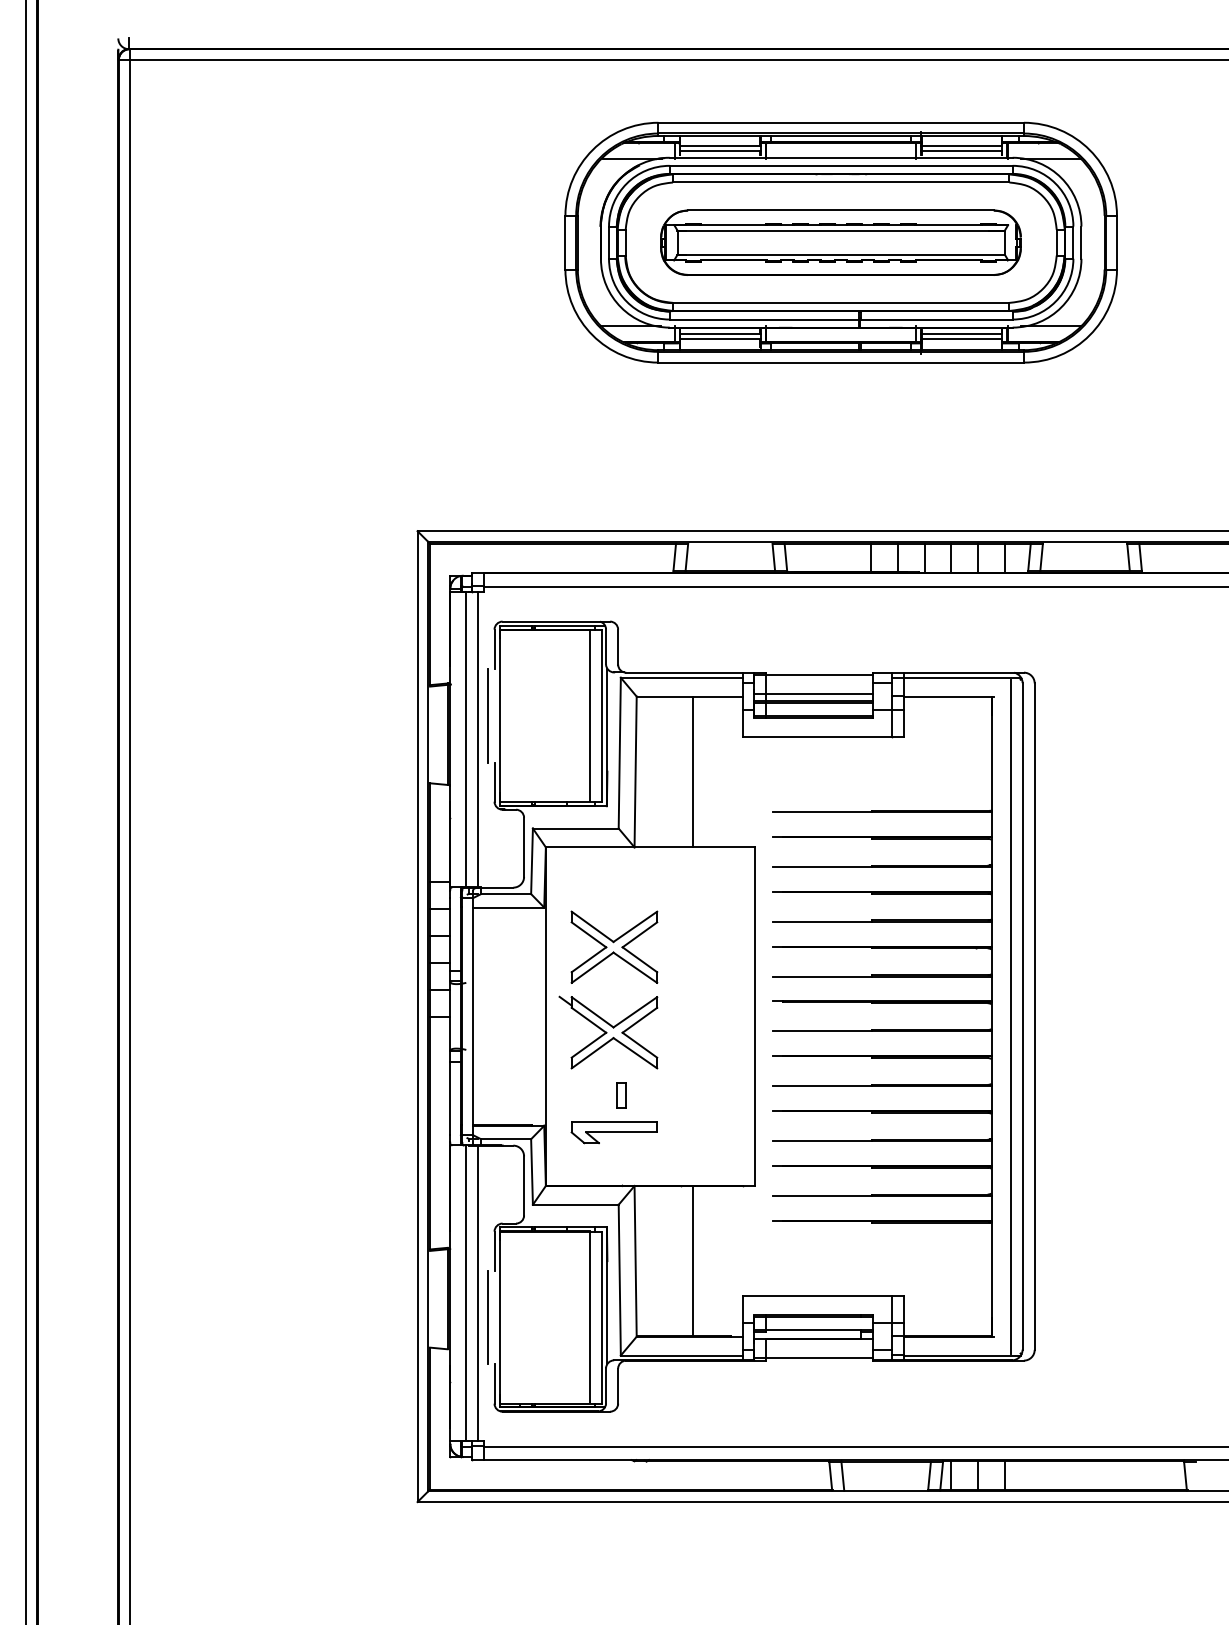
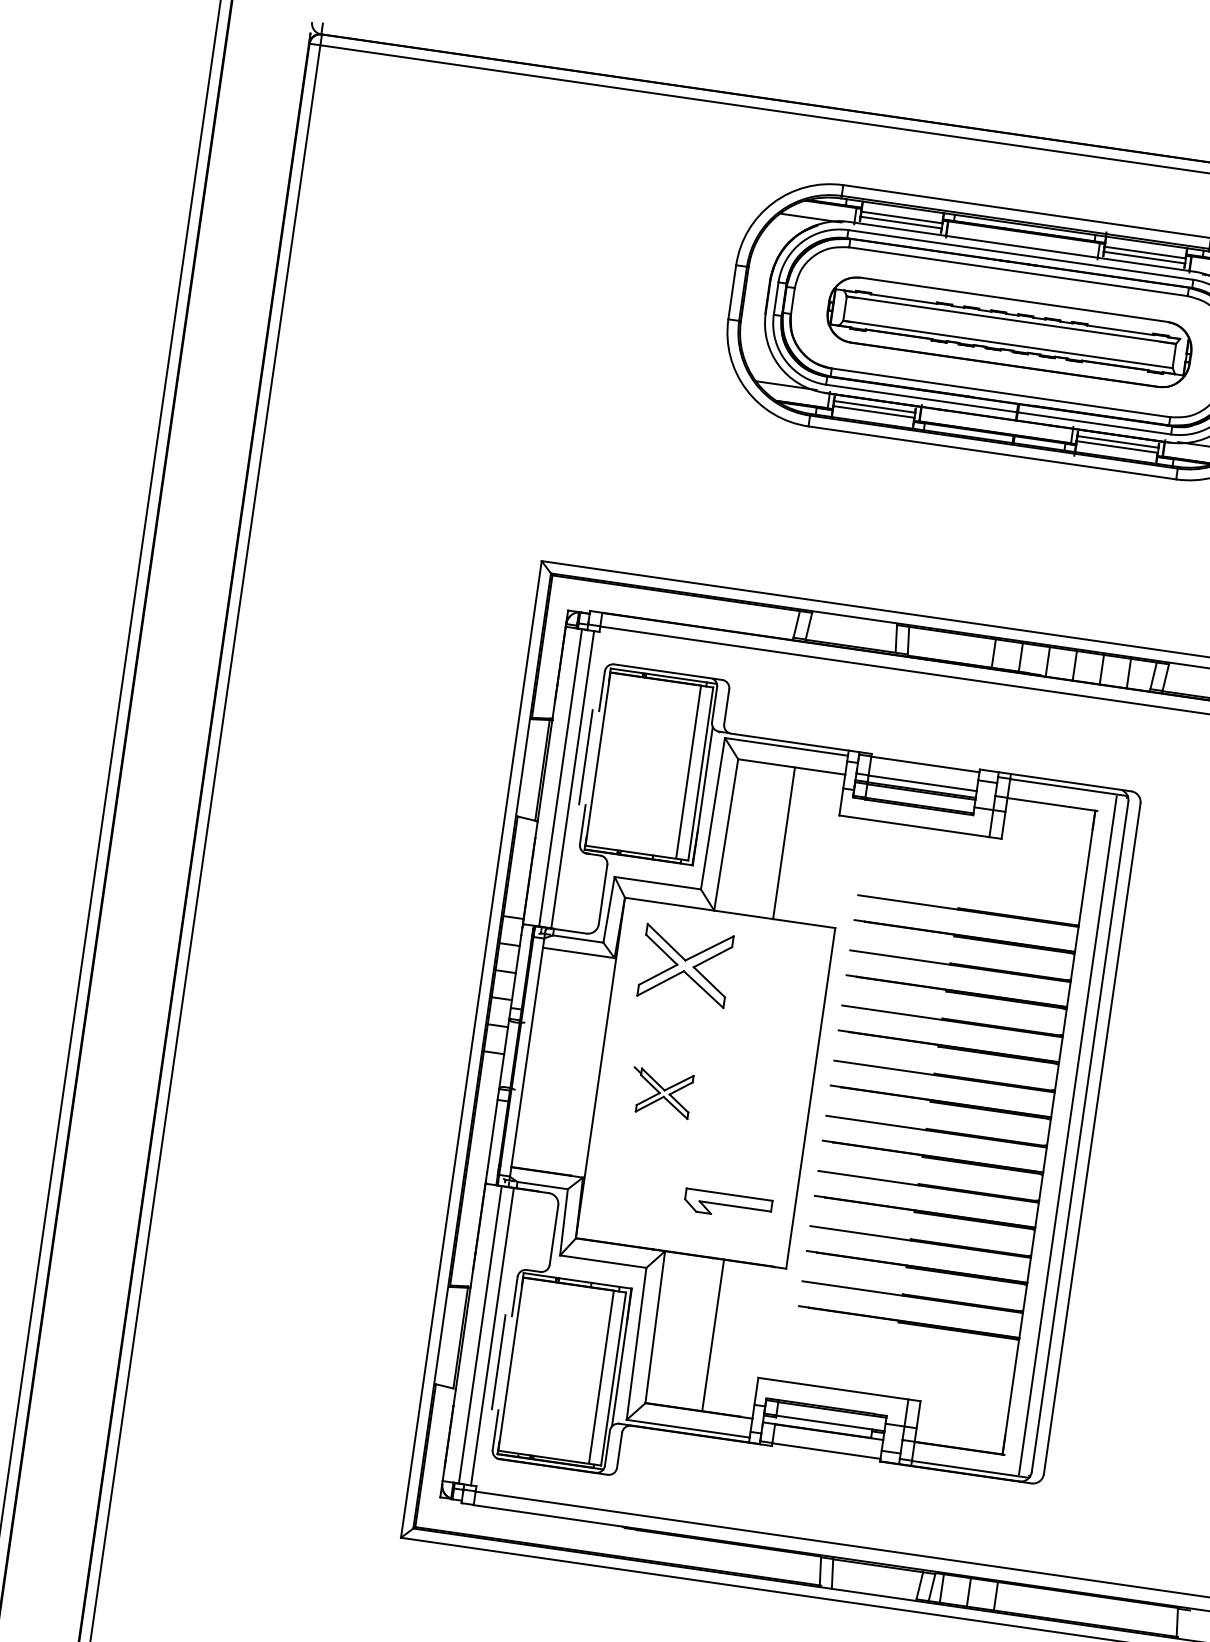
part: (614, 946) -> (685, 965), moved
part: (608, 1032) -> (661, 1093), size x0.6
part: (621, 1095) -> (665, 1158), removed
part: (613, 1132) -> (727, 1205), moved

